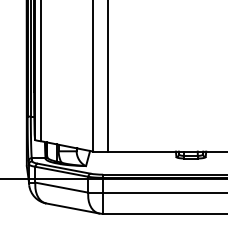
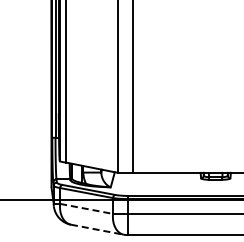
line: (61, 187) -> (86, 208), solid -> dashed
line: (72, 208) -> (97, 229), solid -> dashed

